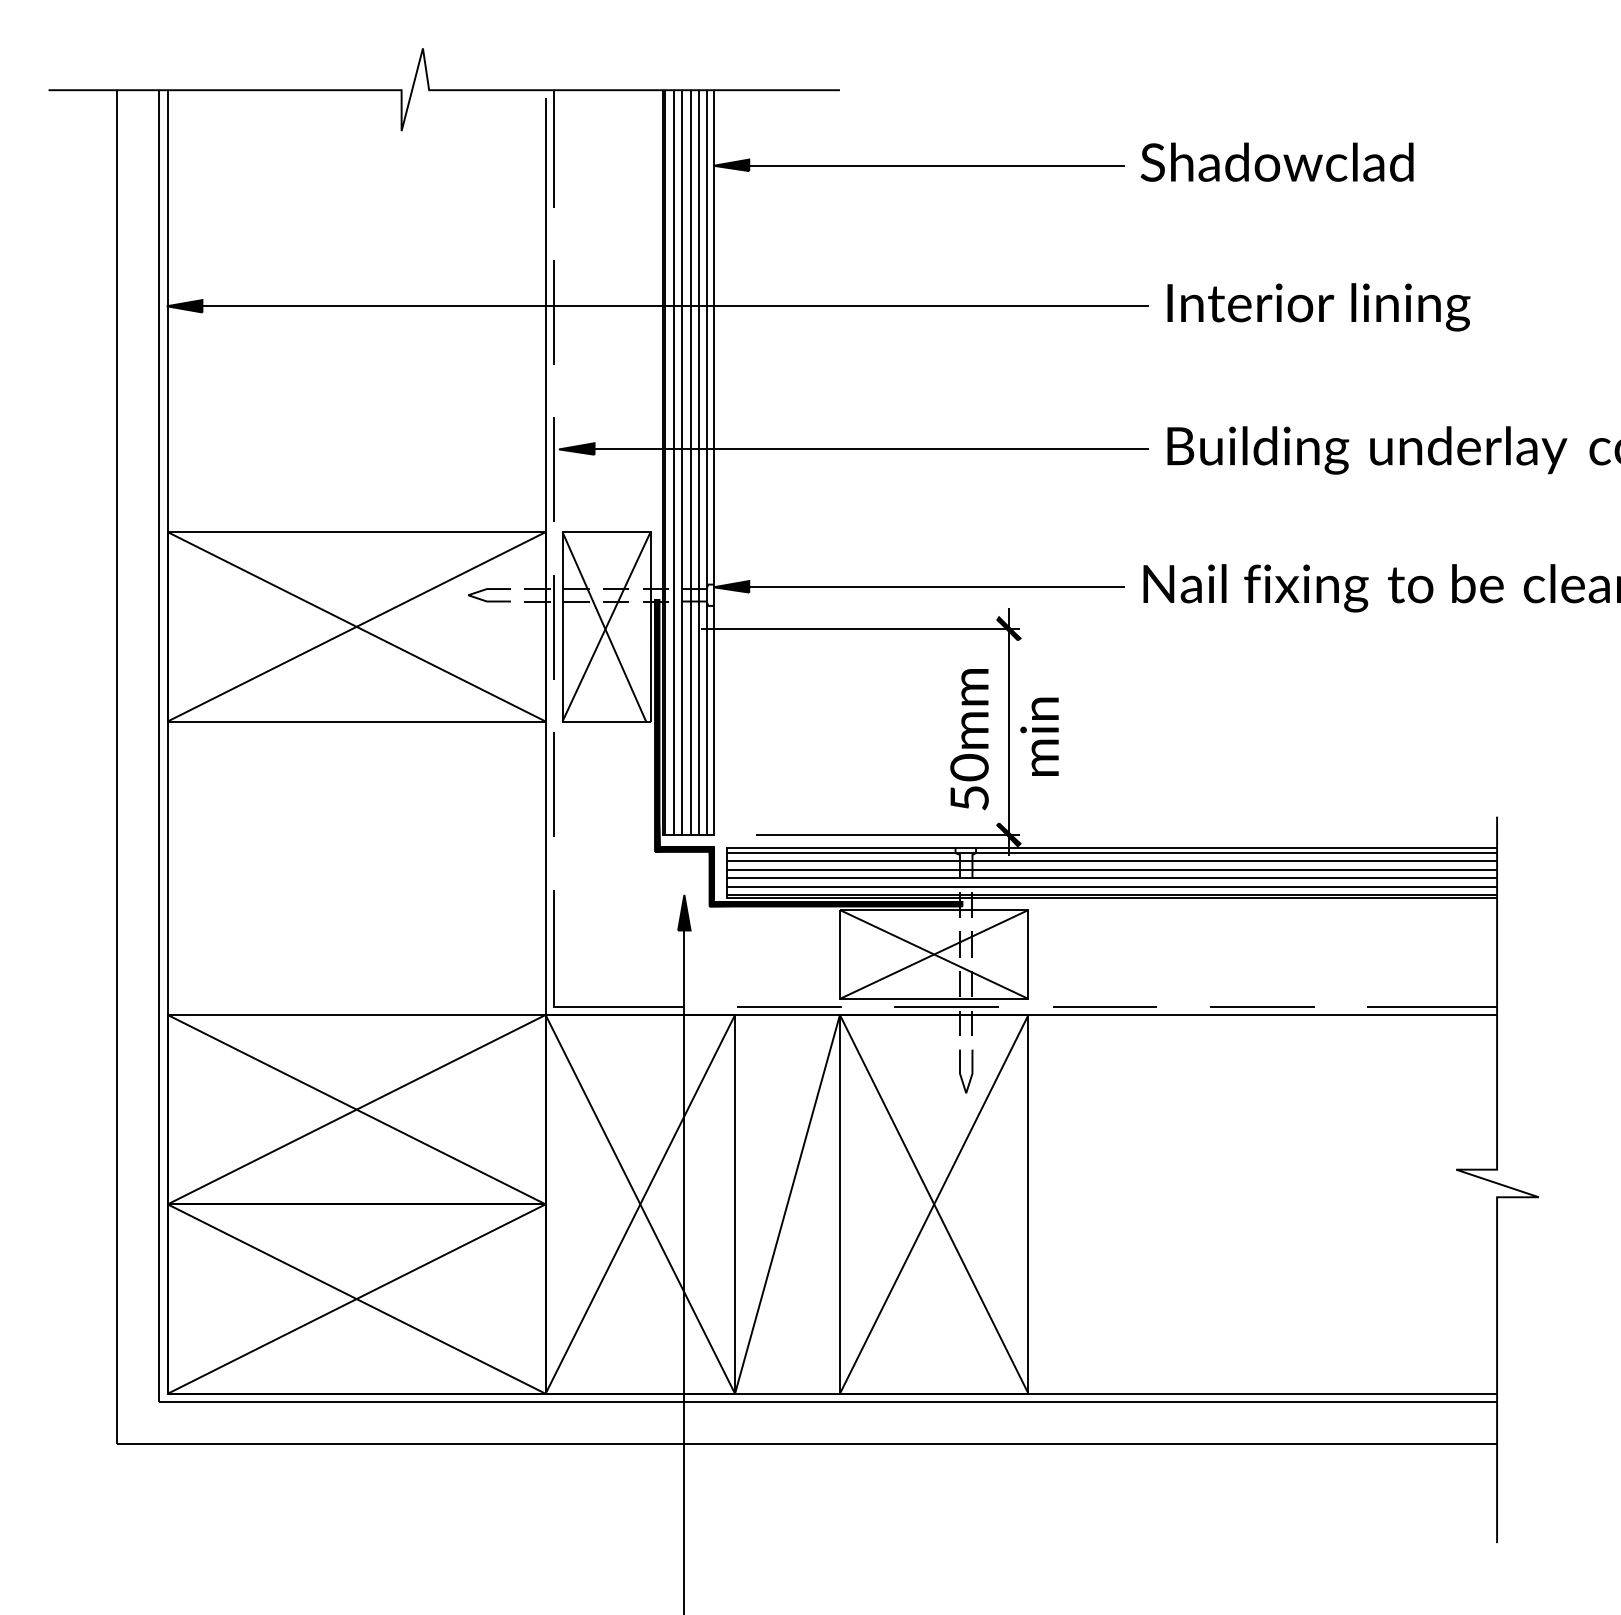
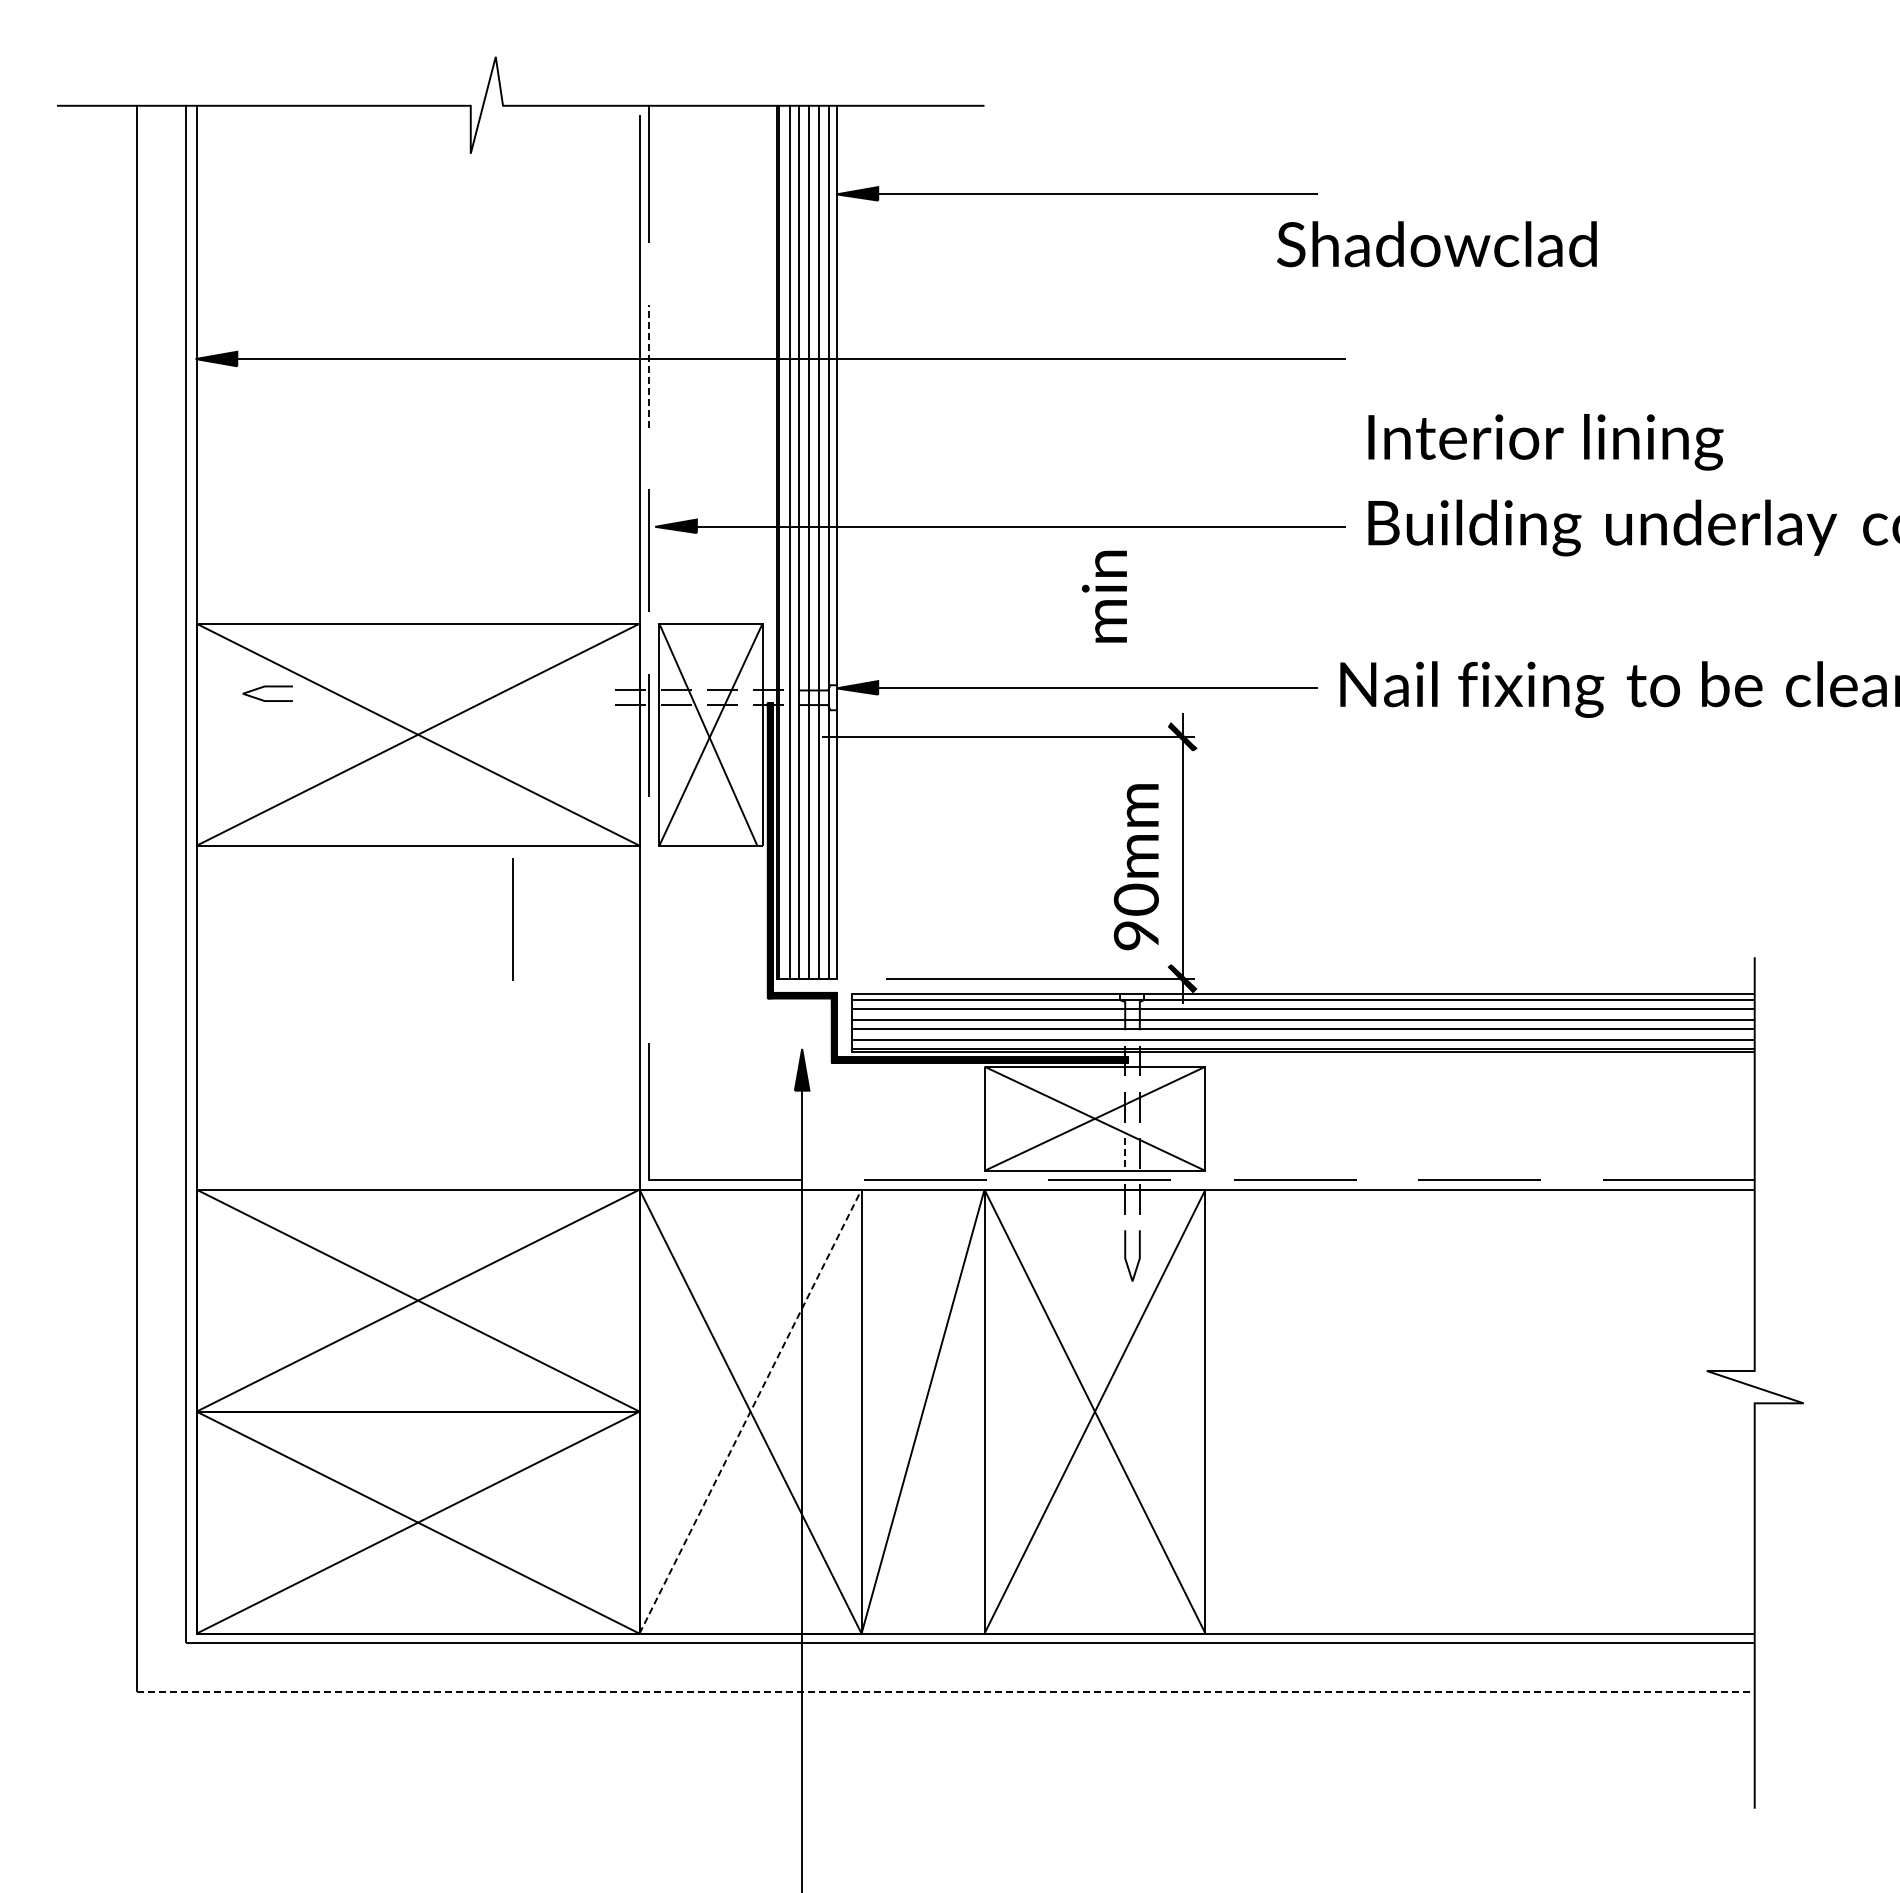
text: (1276, 162) -> (1436, 244), moved
text: (1318, 307) -> (1545, 442), moved
line: (553, 311) -> (648, 365), solid -> dashed
line: (489, 589) -> (267, 687), moved
text: (1038, 736) -> (1103, 596), moved
line: (553, 784) -> (512, 919), moved
text: (968, 798) -> (1135, 935), 50mm -> 90mm
line: (960, 984) -> (1125, 1153), solid -> dashed
line: (640, 1204) -> (750, 1411), solid -> dashed
line: (806, 1443) -> (945, 1692), solid -> dashed

